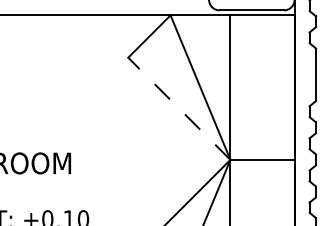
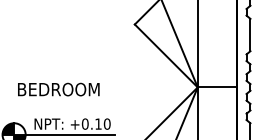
line: (178, 108) -> (165, 55), dashed -> solid

